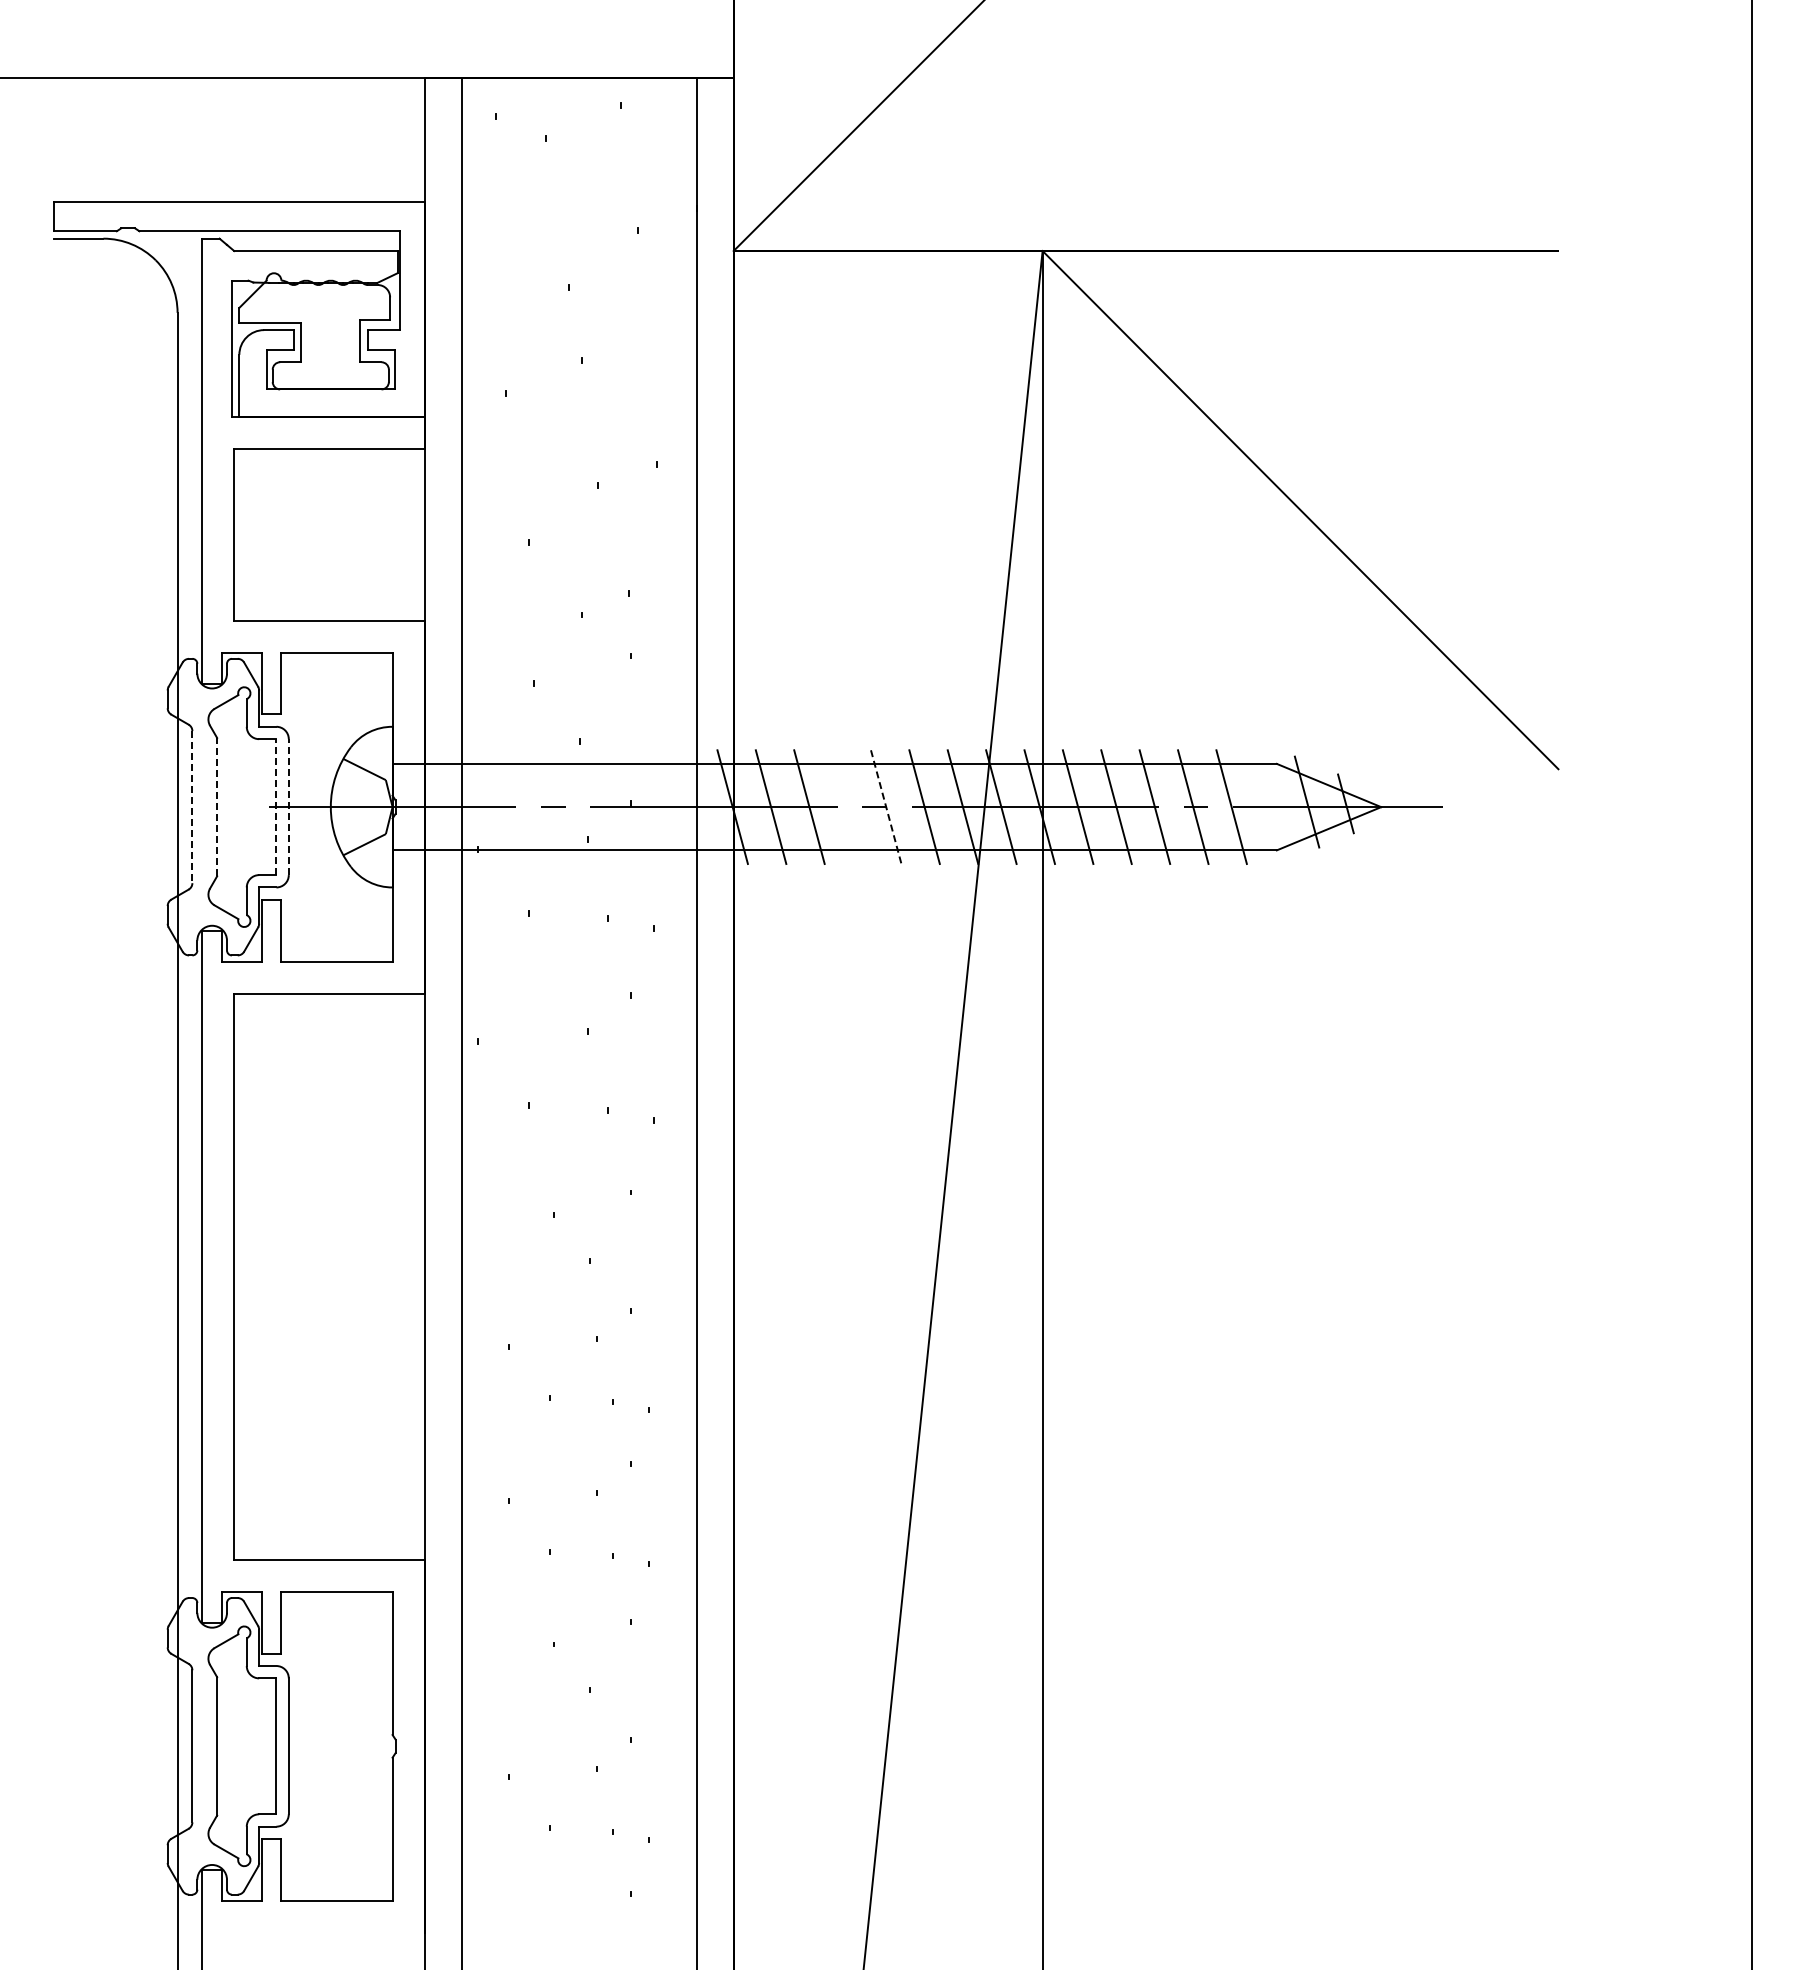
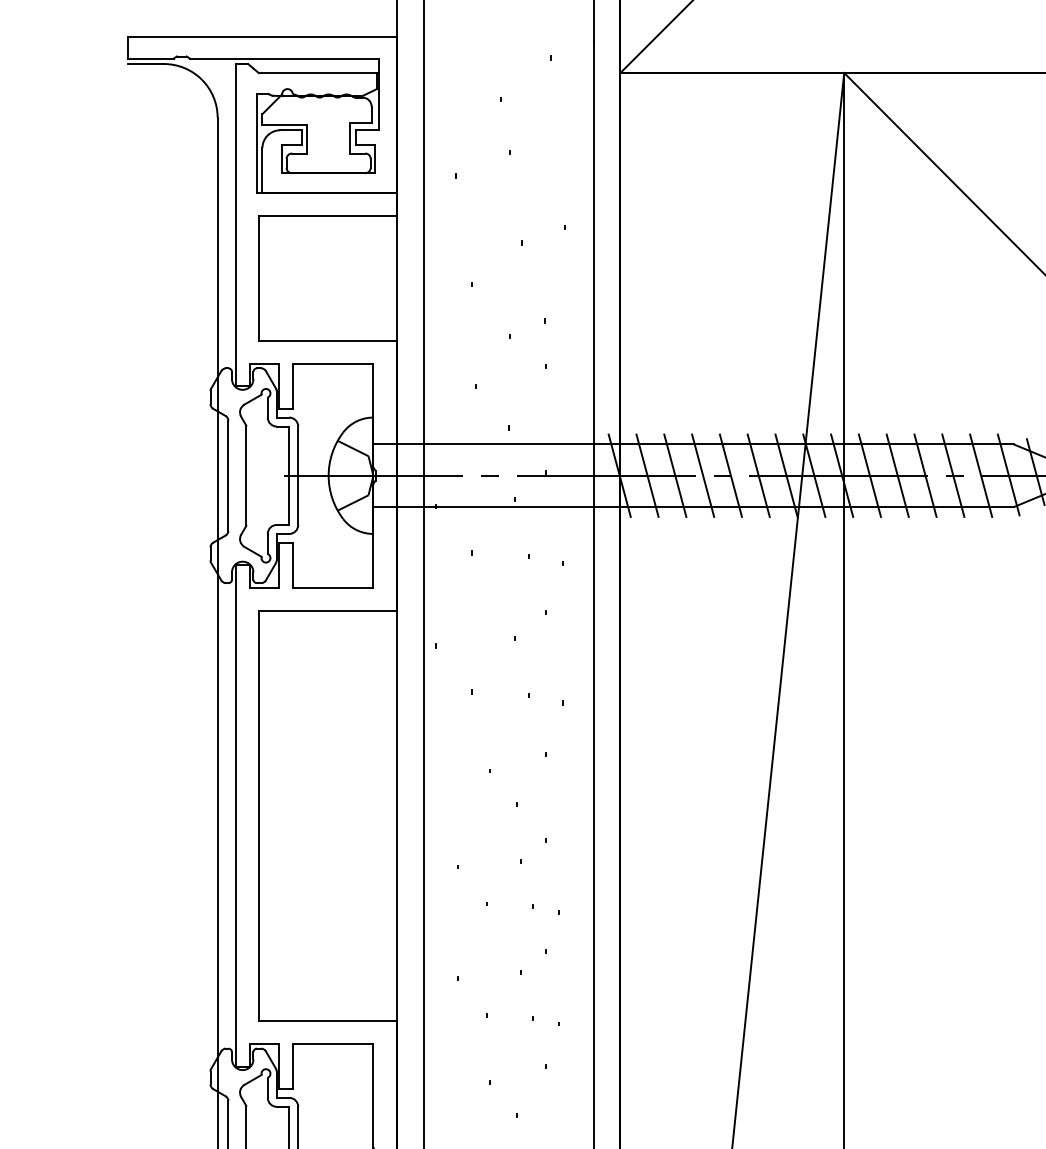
line: (1269, 805) -> (1008, 474), added
line: (217, 806) -> (246, 475), dashed -> solid
line: (847, 806) -> (702, 475), added
line: (192, 807) -> (228, 476), dashed -> solid
line: (276, 807) -> (289, 476), dashed -> solid
line: (288, 807) -> (298, 476), dashed -> solid
line: (886, 807) -> (731, 476), dashed -> solid

